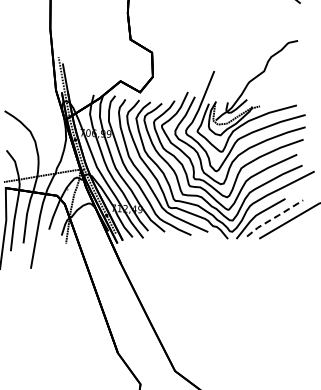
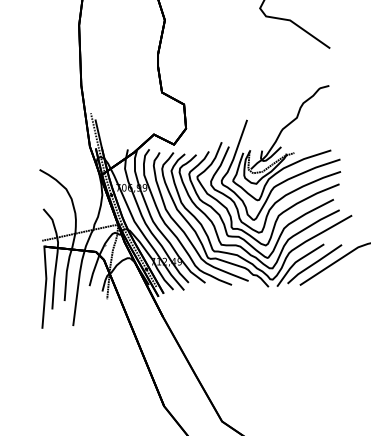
line: (274, 217) -> (314, 263), dashed -> solid

